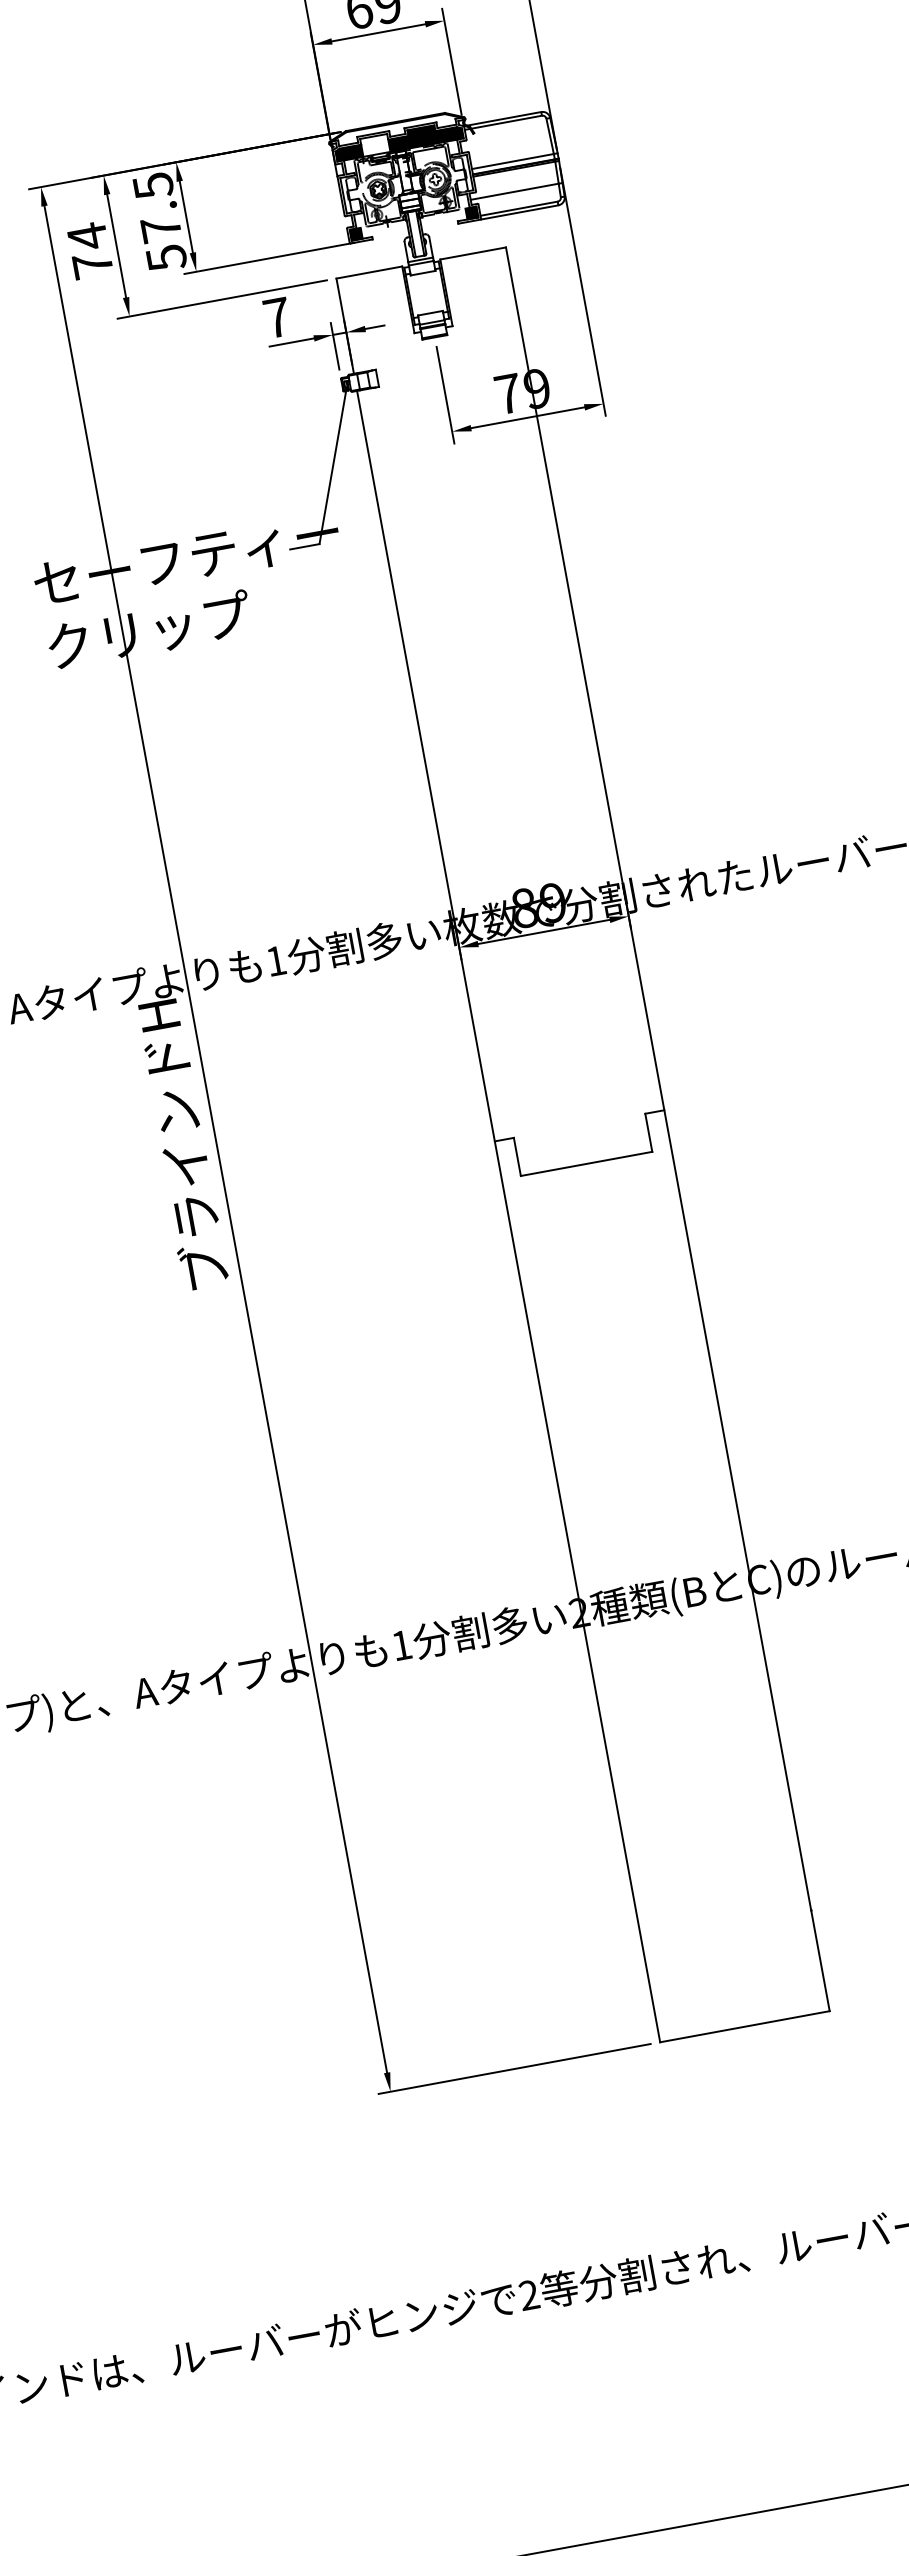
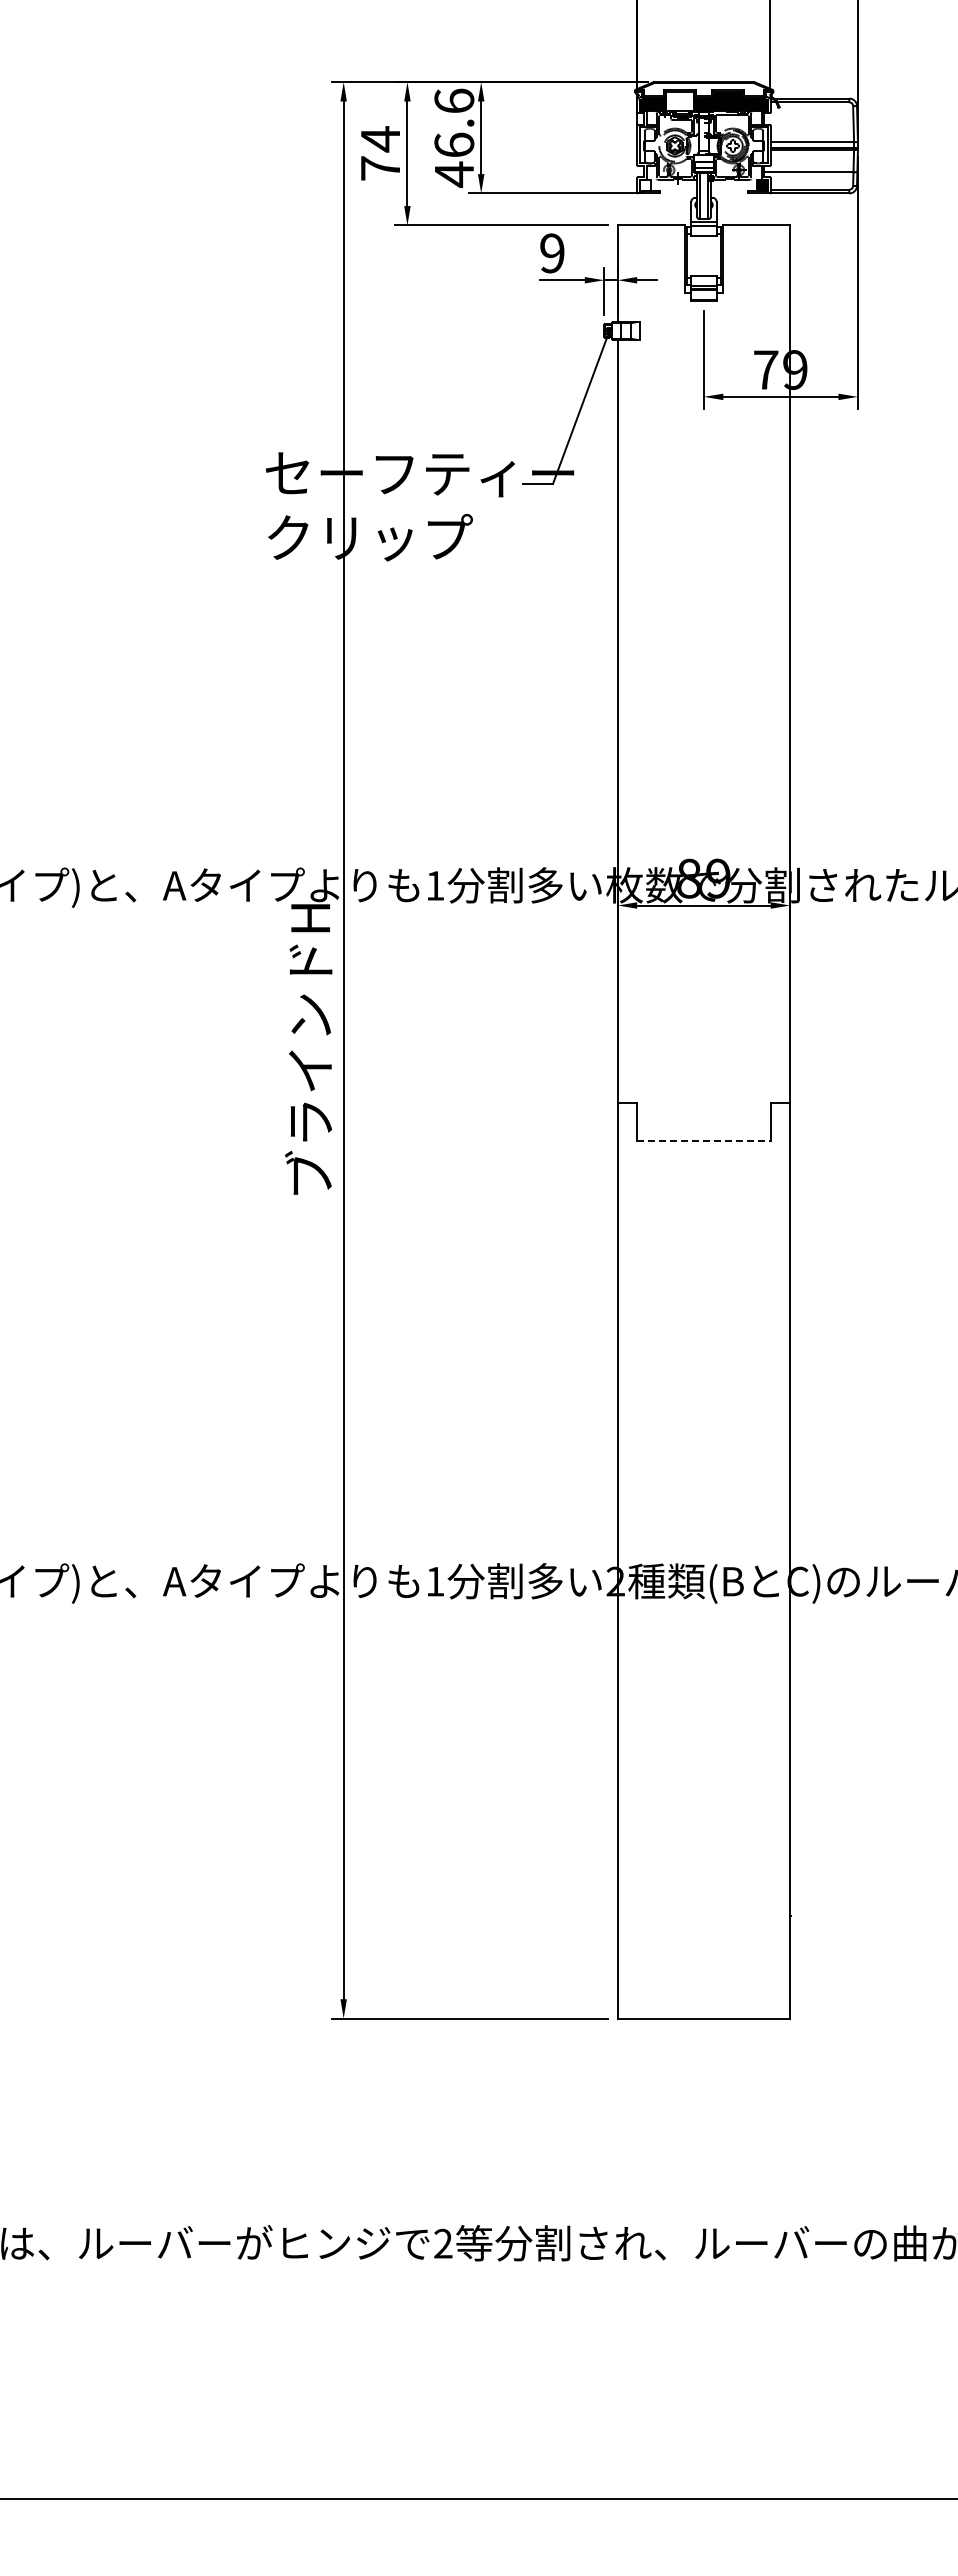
text: (160, 221) -> (454, 137), 57.5 -> 46.6
hatch: (355, 233) -> (644, 184), removed
text: (277, 317) -> (552, 253), 7 -> 9
line: (586, 1164) -> (703, 1141), solid -> dashed

